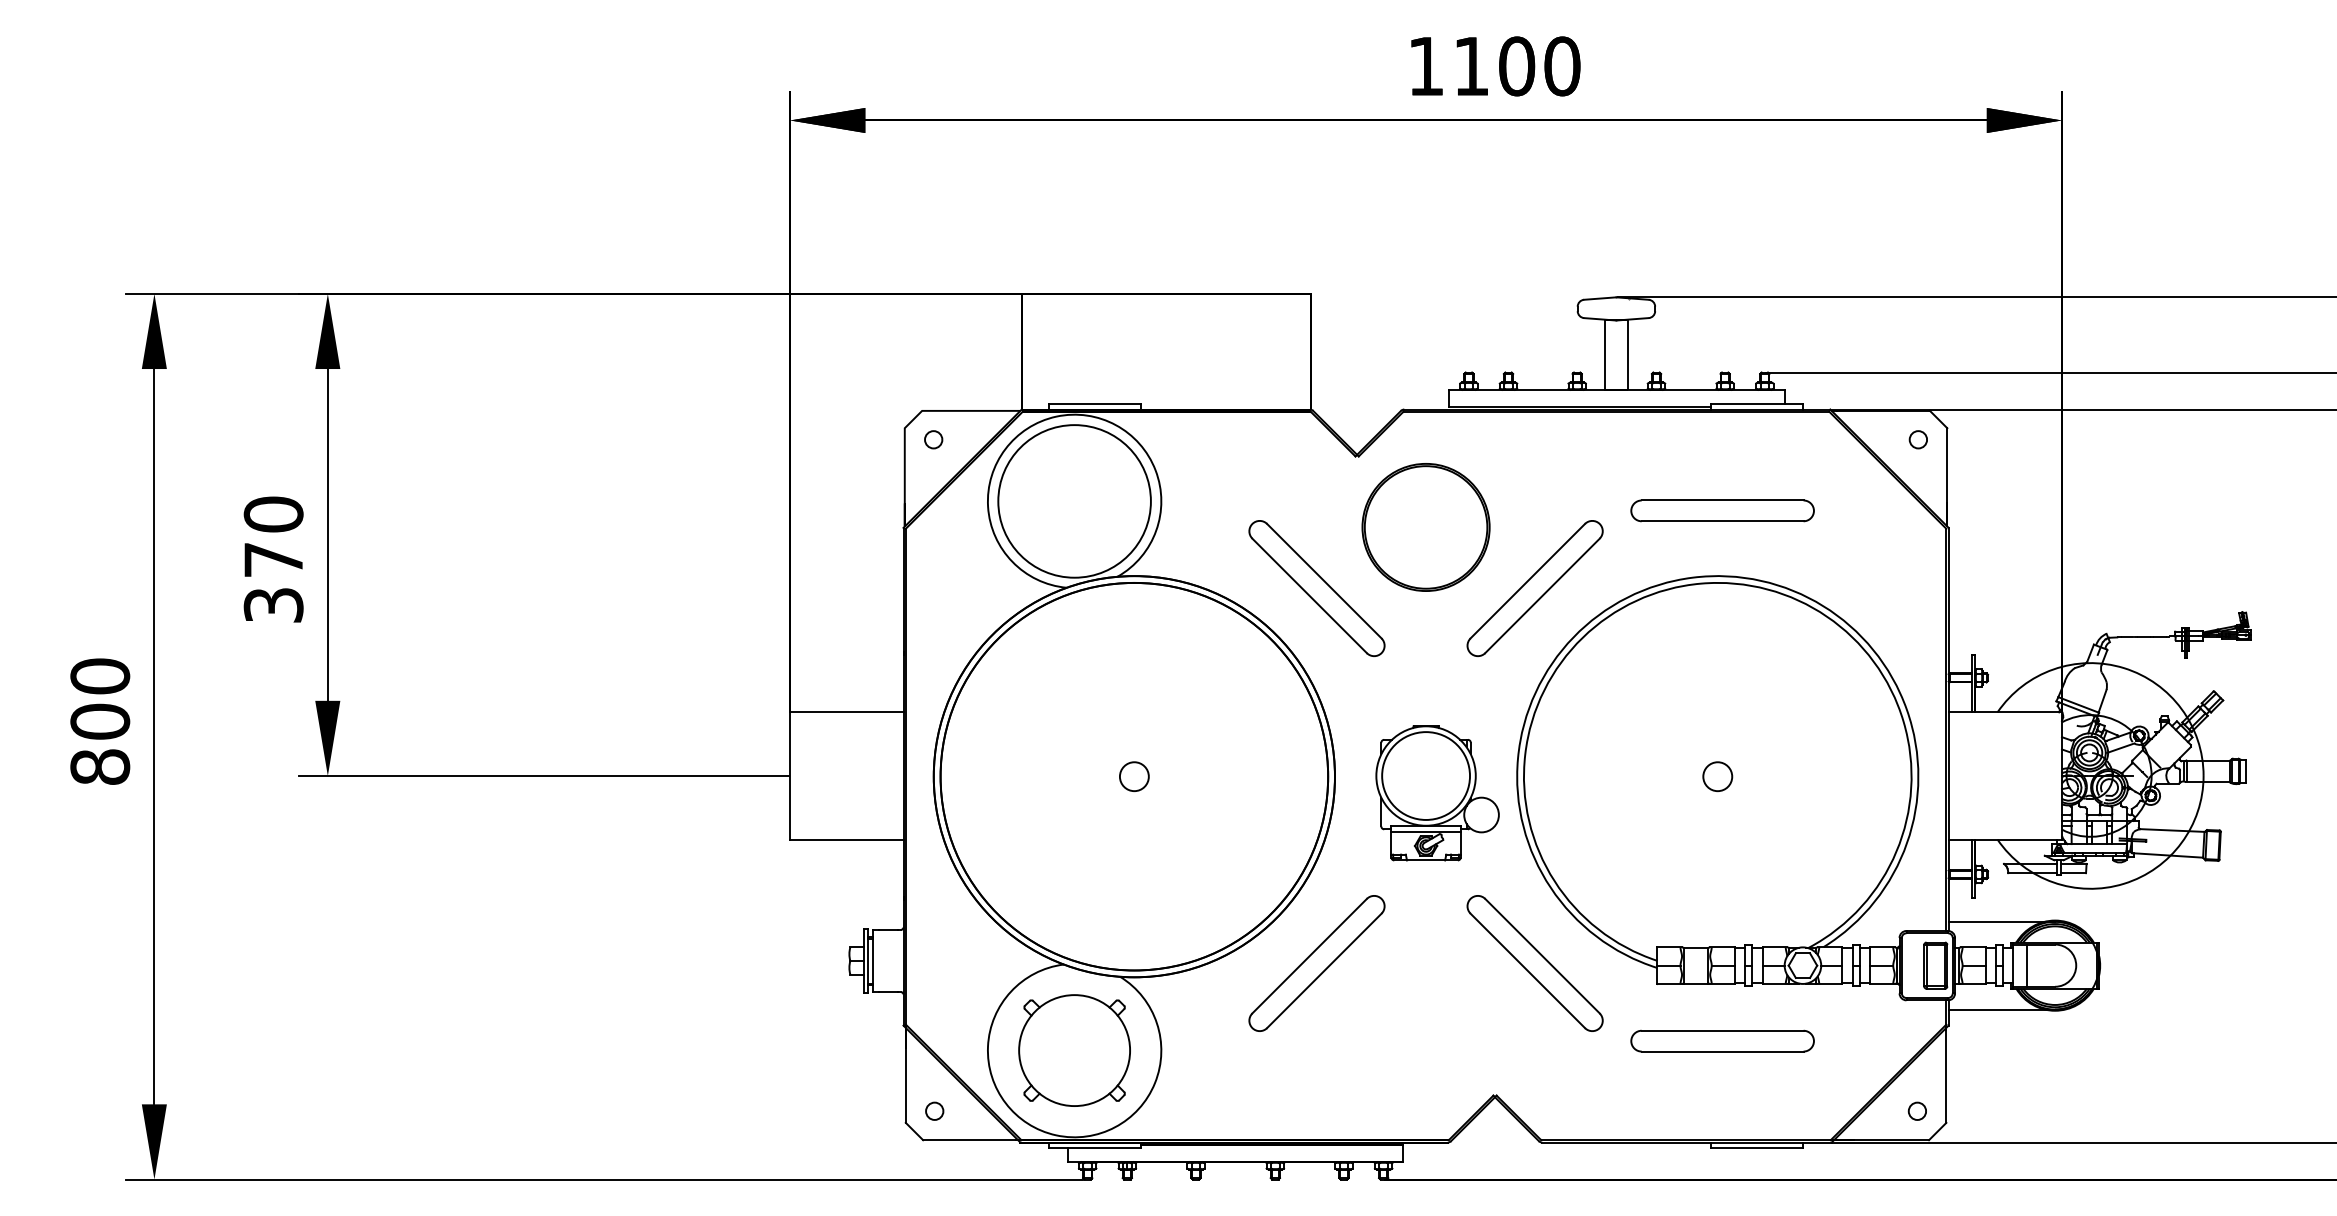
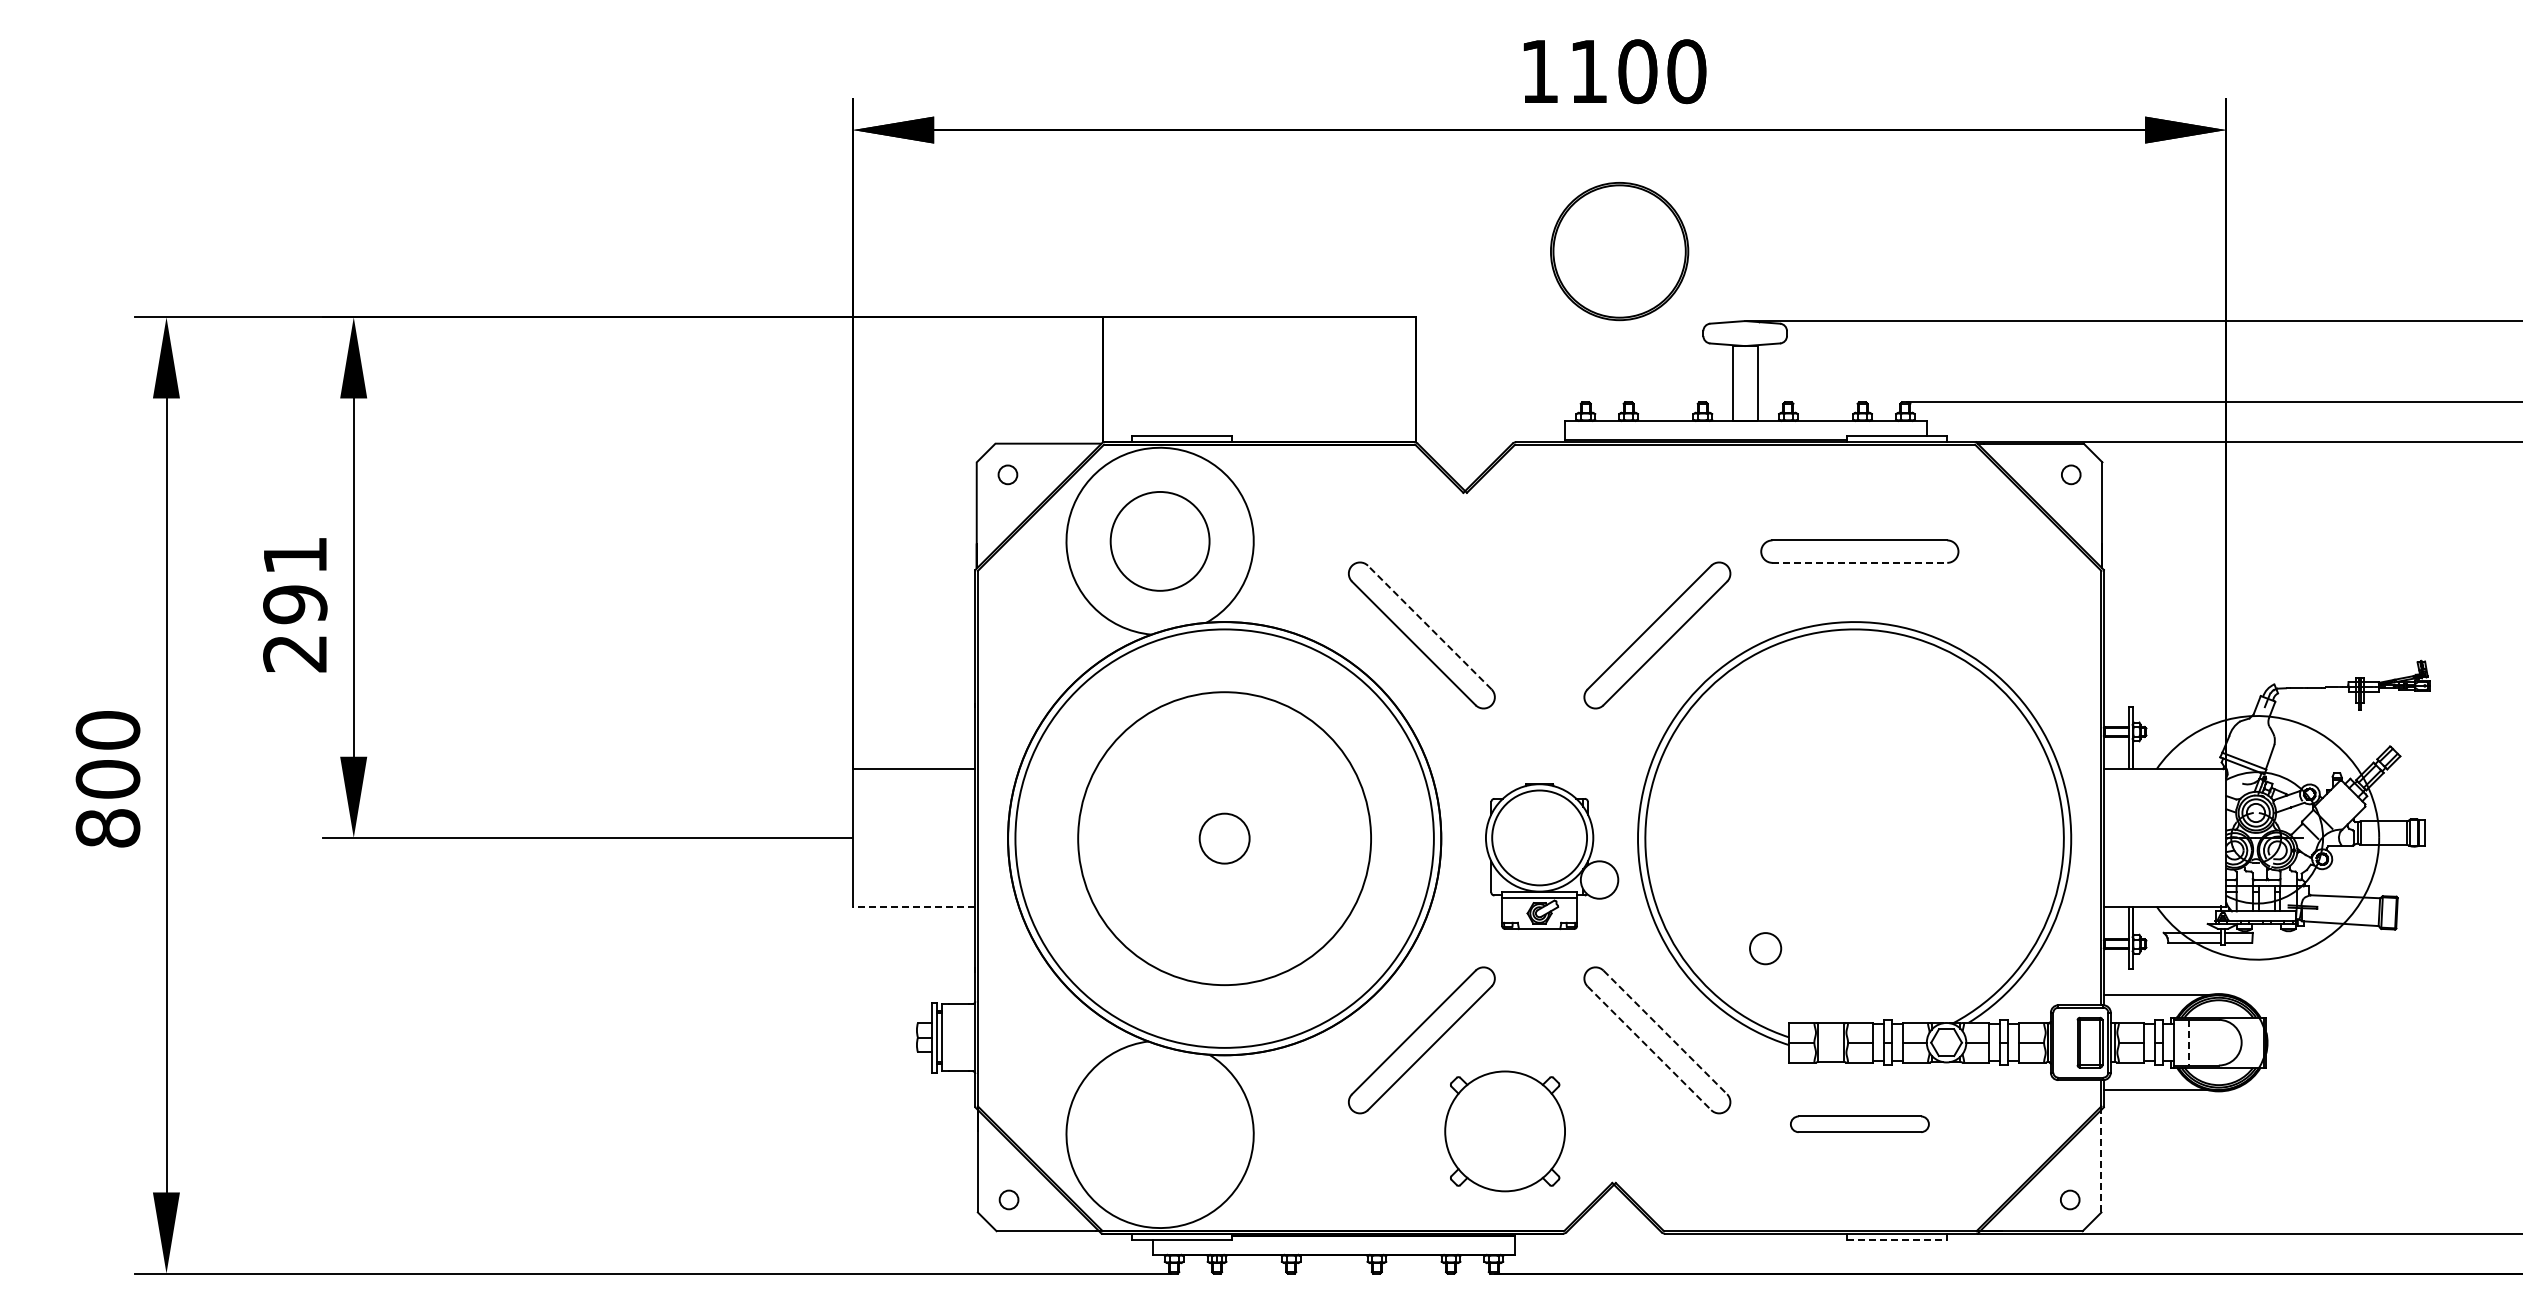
circle: (1074, 501) -> (1159, 541), size x0.6
line: (1723, 520) -> (1860, 562), solid -> dashed
part: (1425, 527) -> (1619, 251), moved
text: (273, 559) -> (295, 604), 370 -> 291
line: (1324, 581) -> (1429, 627), solid -> dashed
circle: (1134, 776) -> (1224, 838), size x0.7
circle: (1134, 776) -> (1224, 838), size x1.6
circle: (1717, 776) -> (1765, 948), moved
line: (846, 839) -> (913, 906), solid -> dashed
line: (1542, 956) -> (1665, 1032), solid -> dashed
line: (2026, 965) -> (2188, 1042), solid -> dashed
line: (1527, 971) -> (1649, 1048), solid -> dashed
part: (1722, 1041) -> (1859, 1124), size x0.7
part: (1074, 1050) -> (1504, 1131), moved
line: (1946, 1076) -> (2101, 1162), solid -> dashed
line: (1757, 1147) -> (1897, 1239), solid -> dashed

